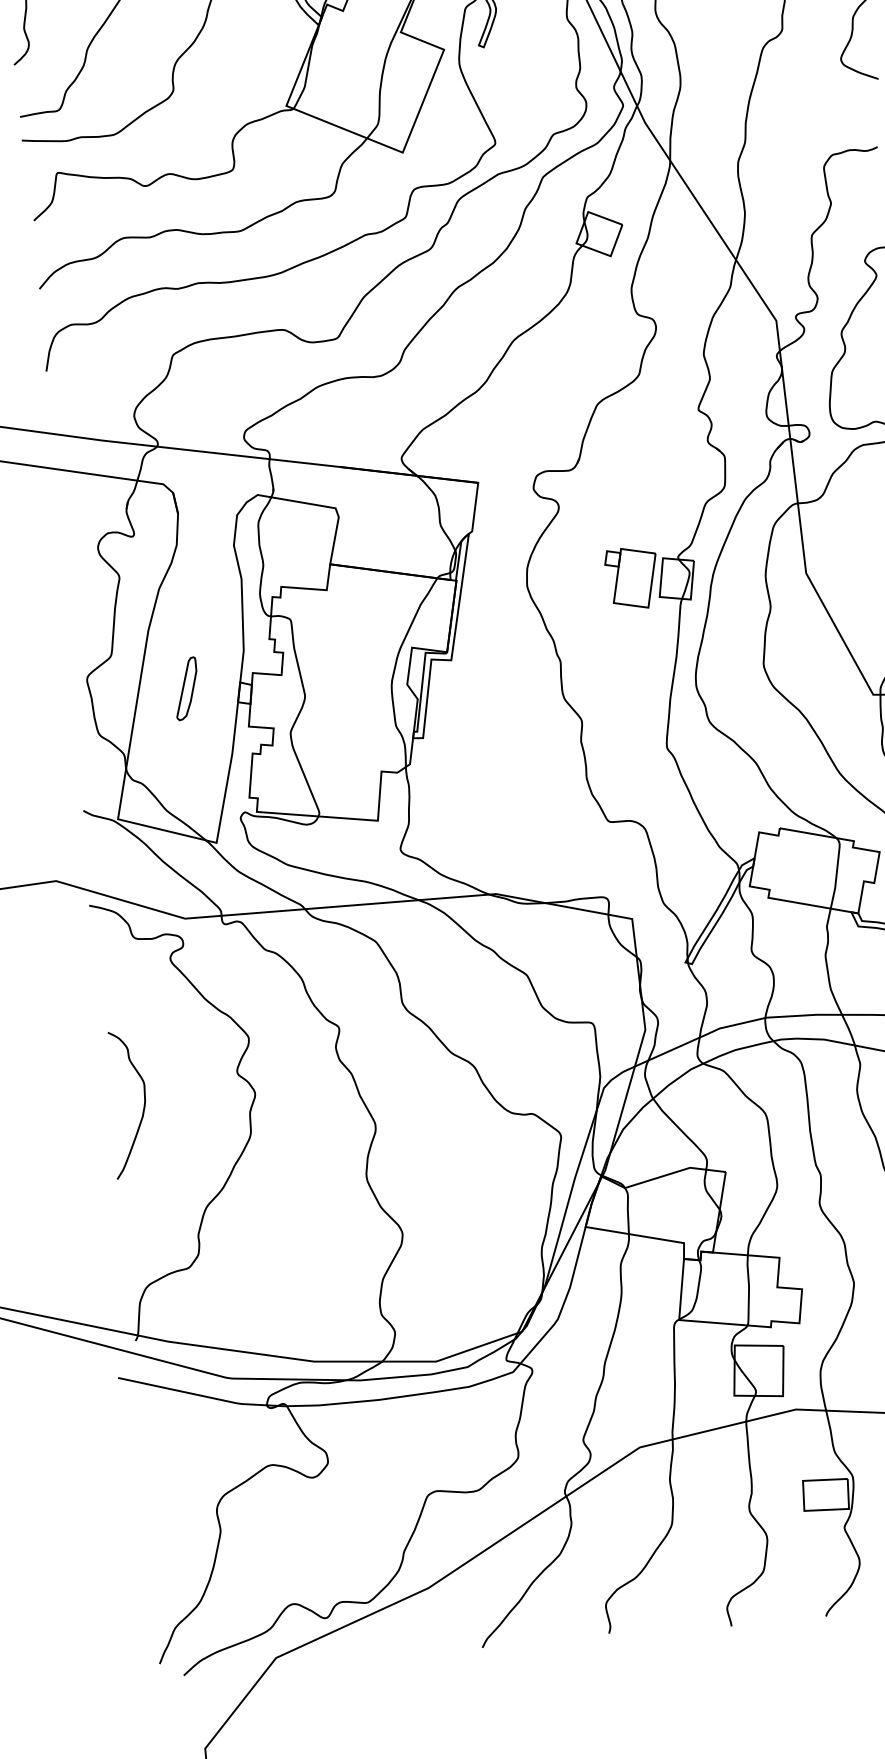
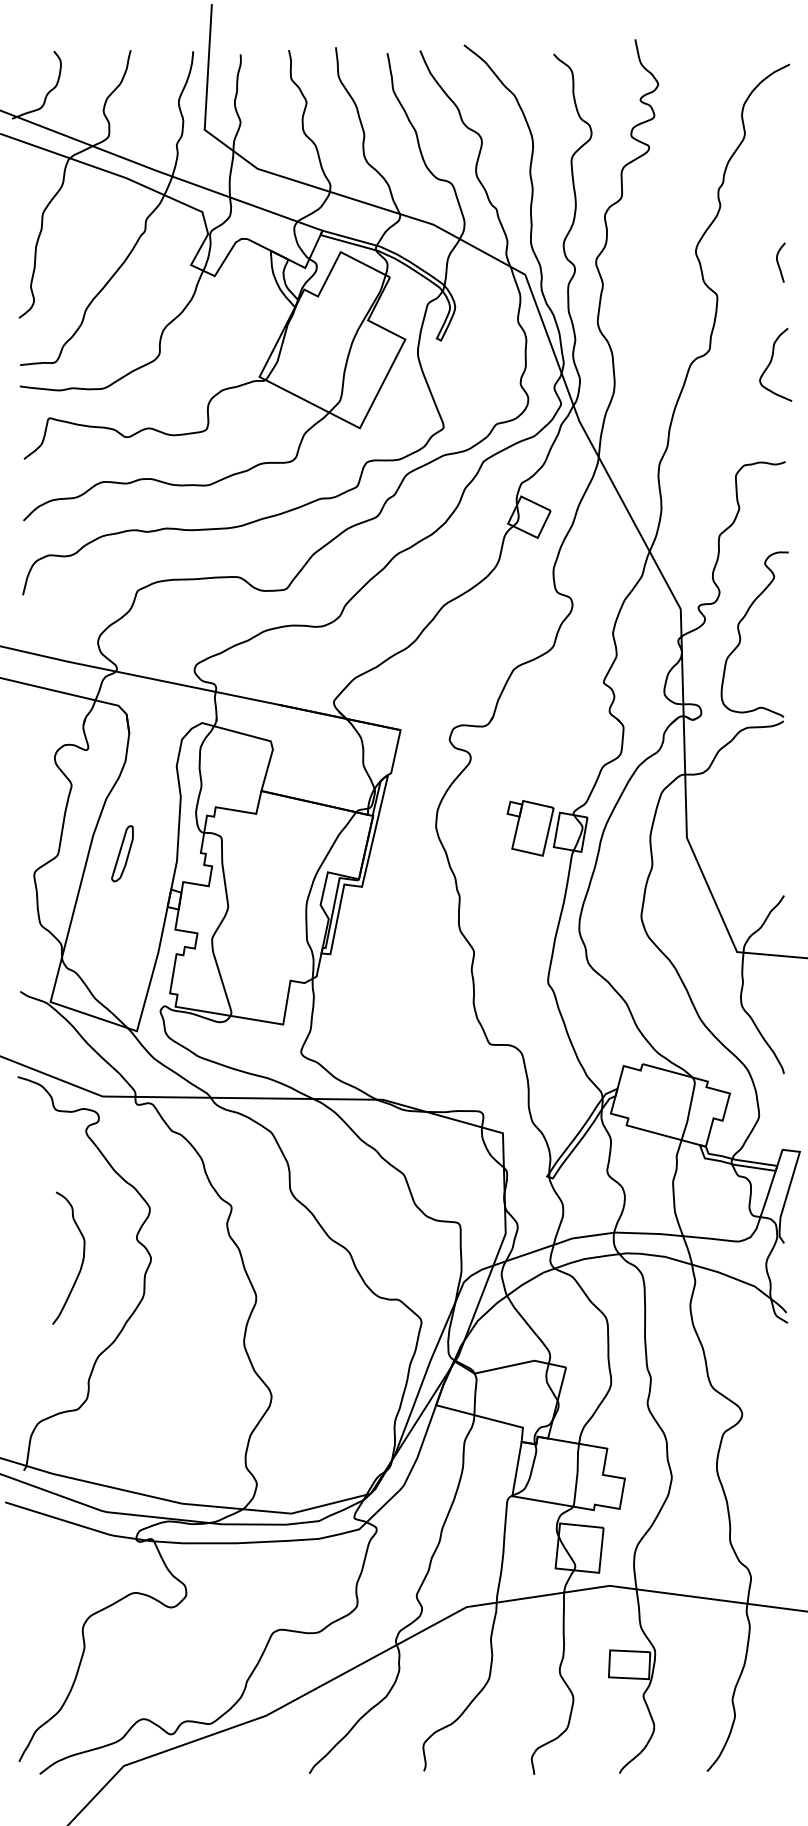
part: (186, 688) -> (122, 853), moved
curve: (143, 1107) -> (81, 1262), moved

